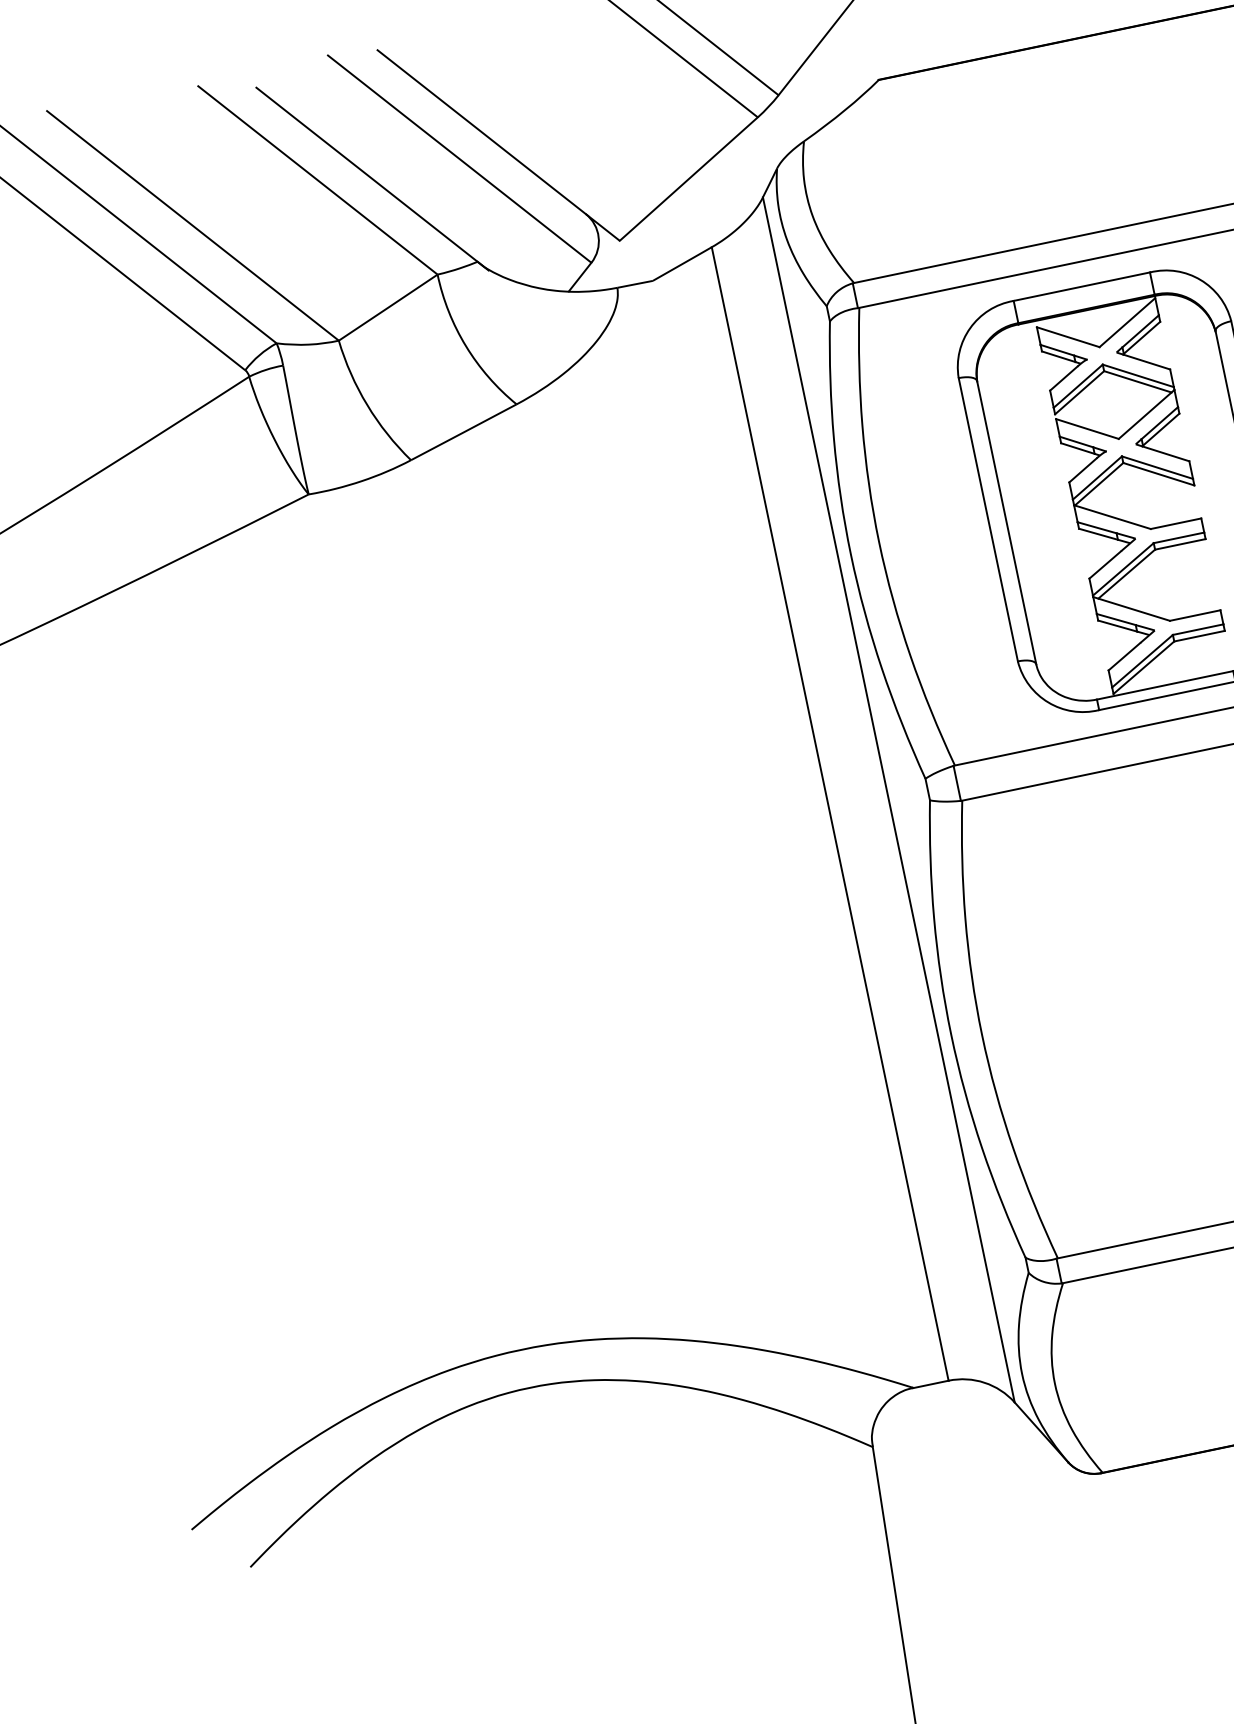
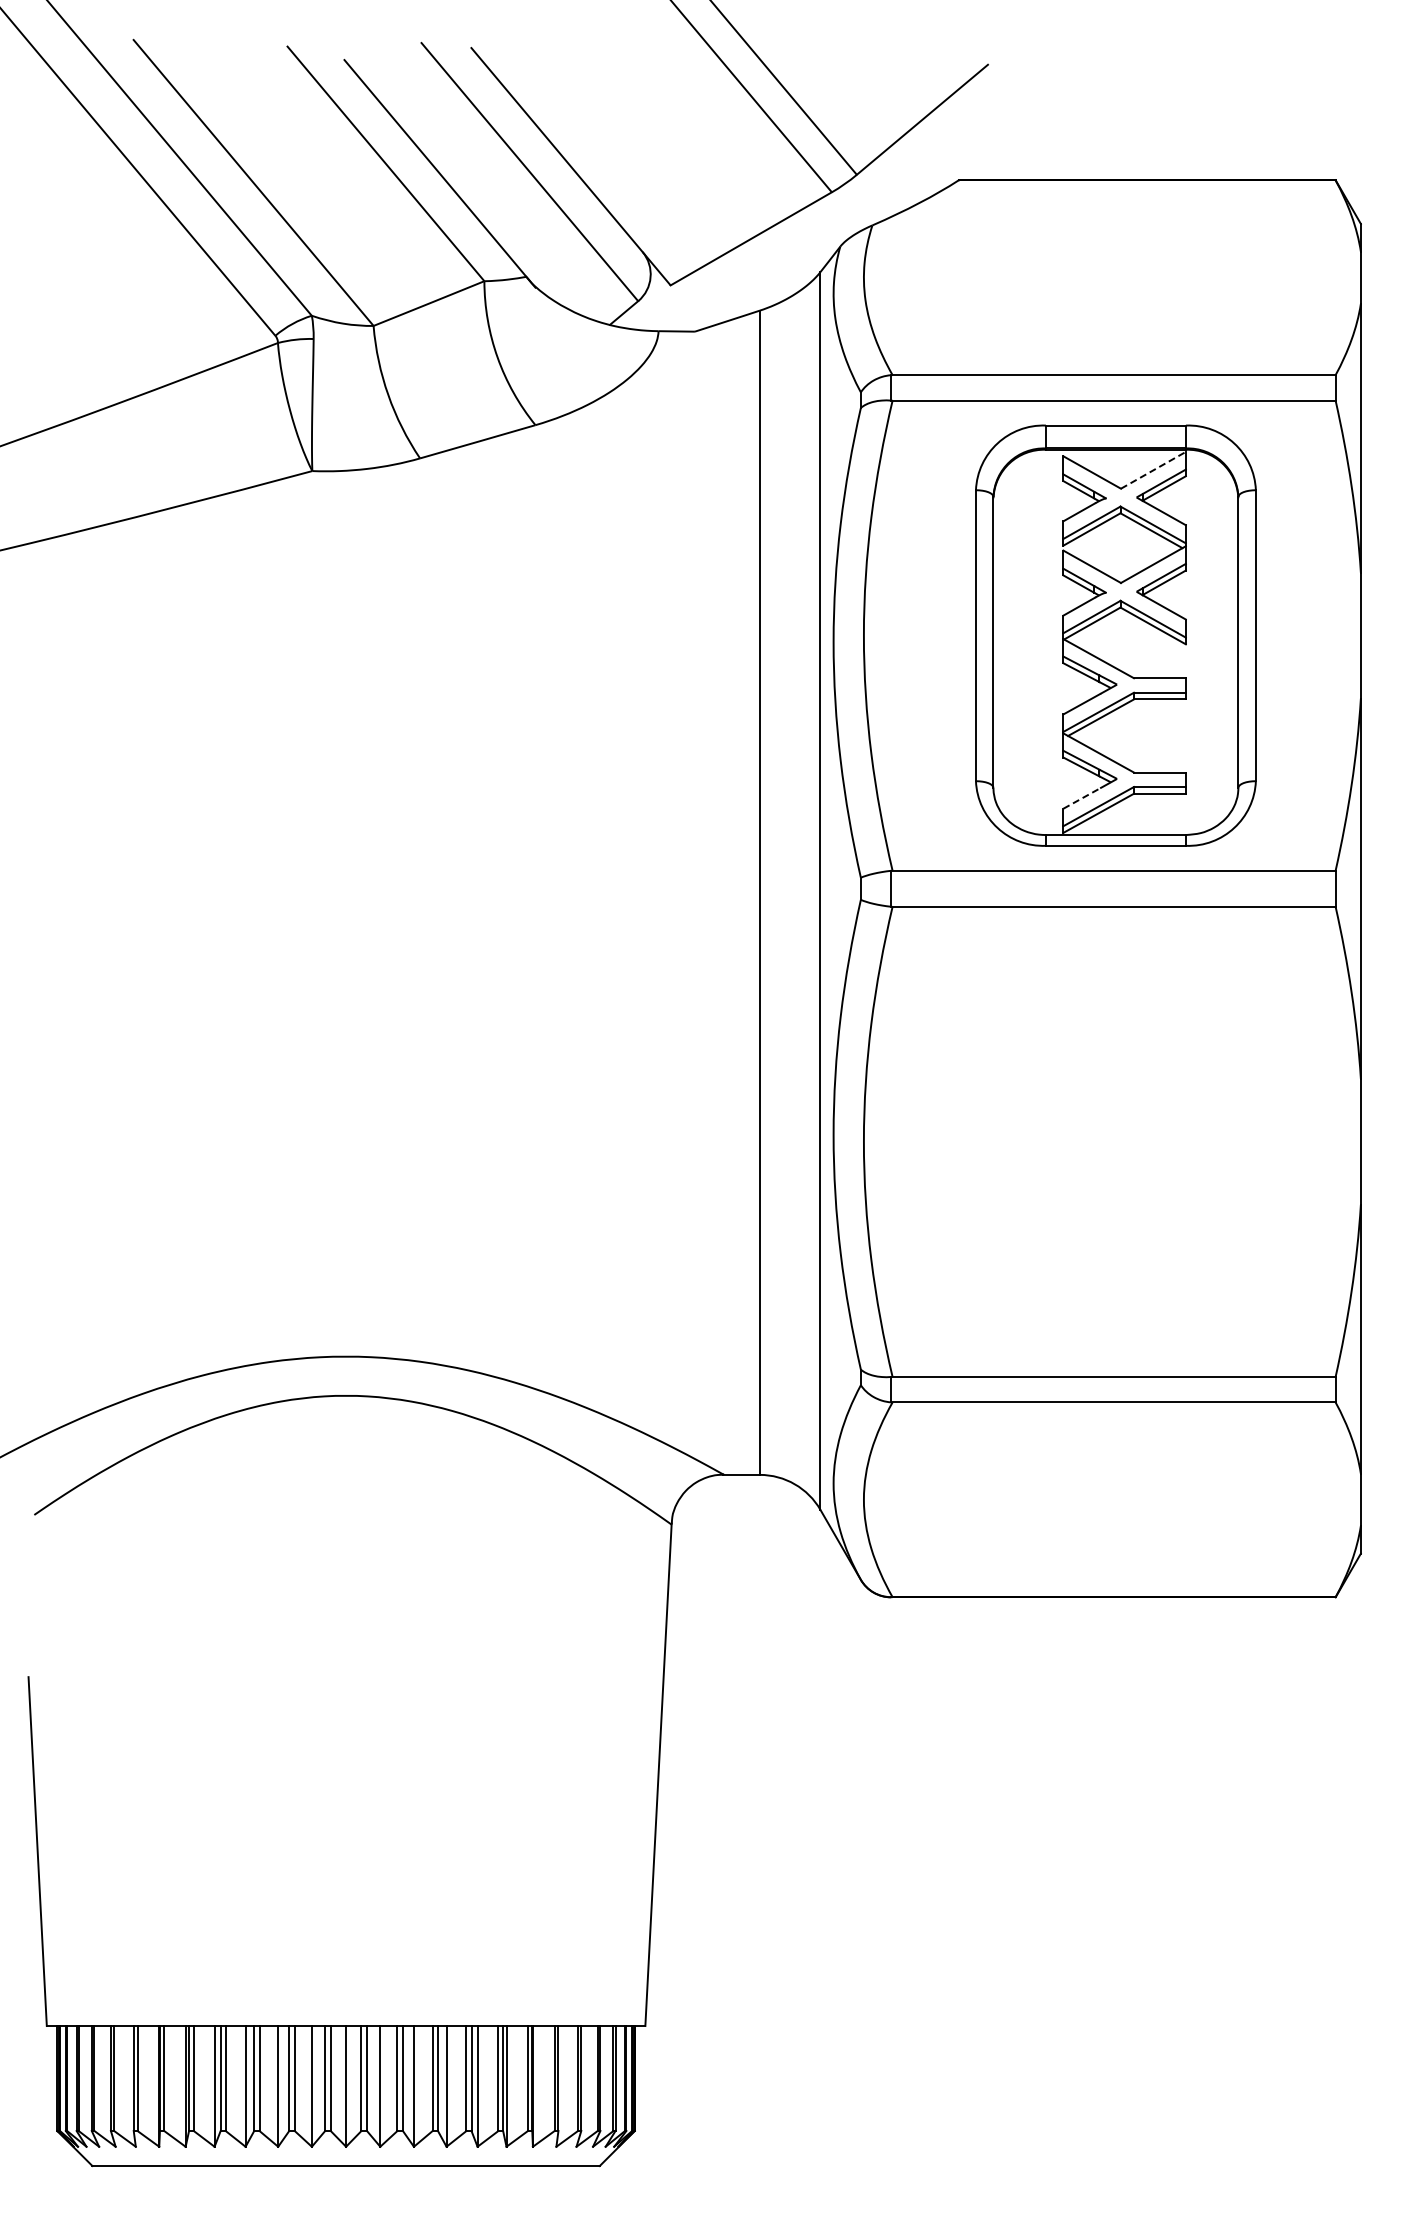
line: (1127, 322) -> (1153, 470), solid -> dashed
line: (1125, 656) -> (1082, 798), solid -> dashed

